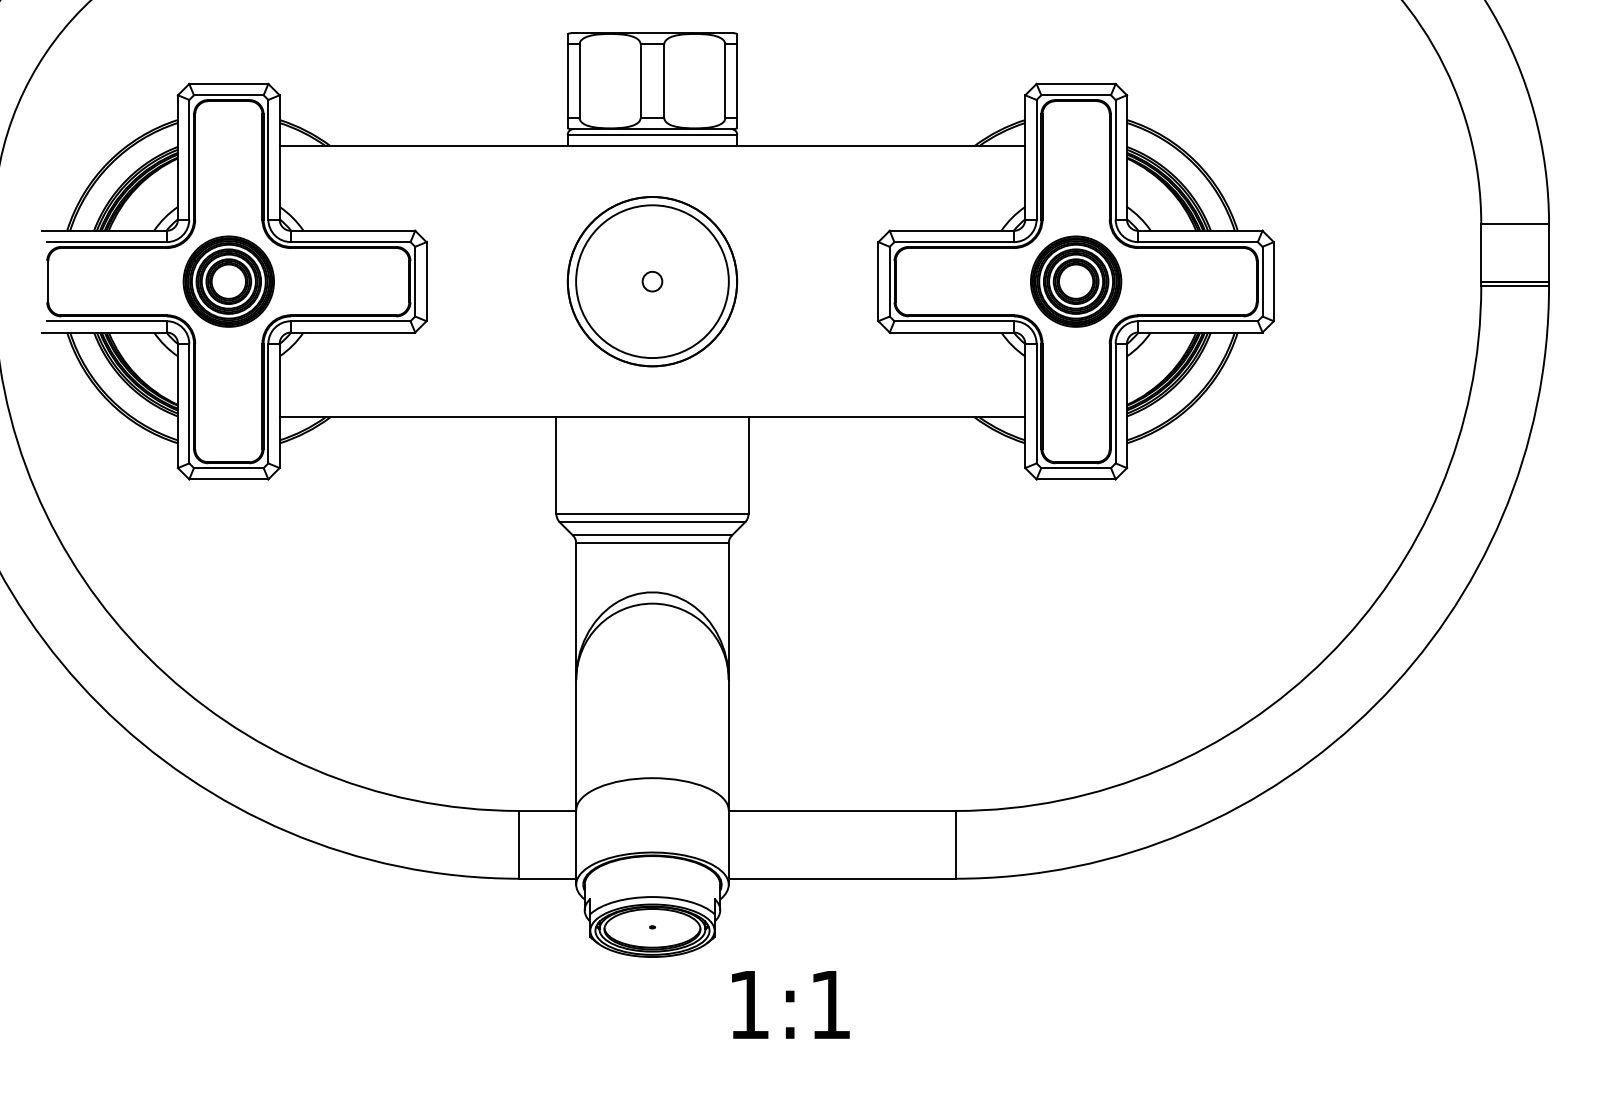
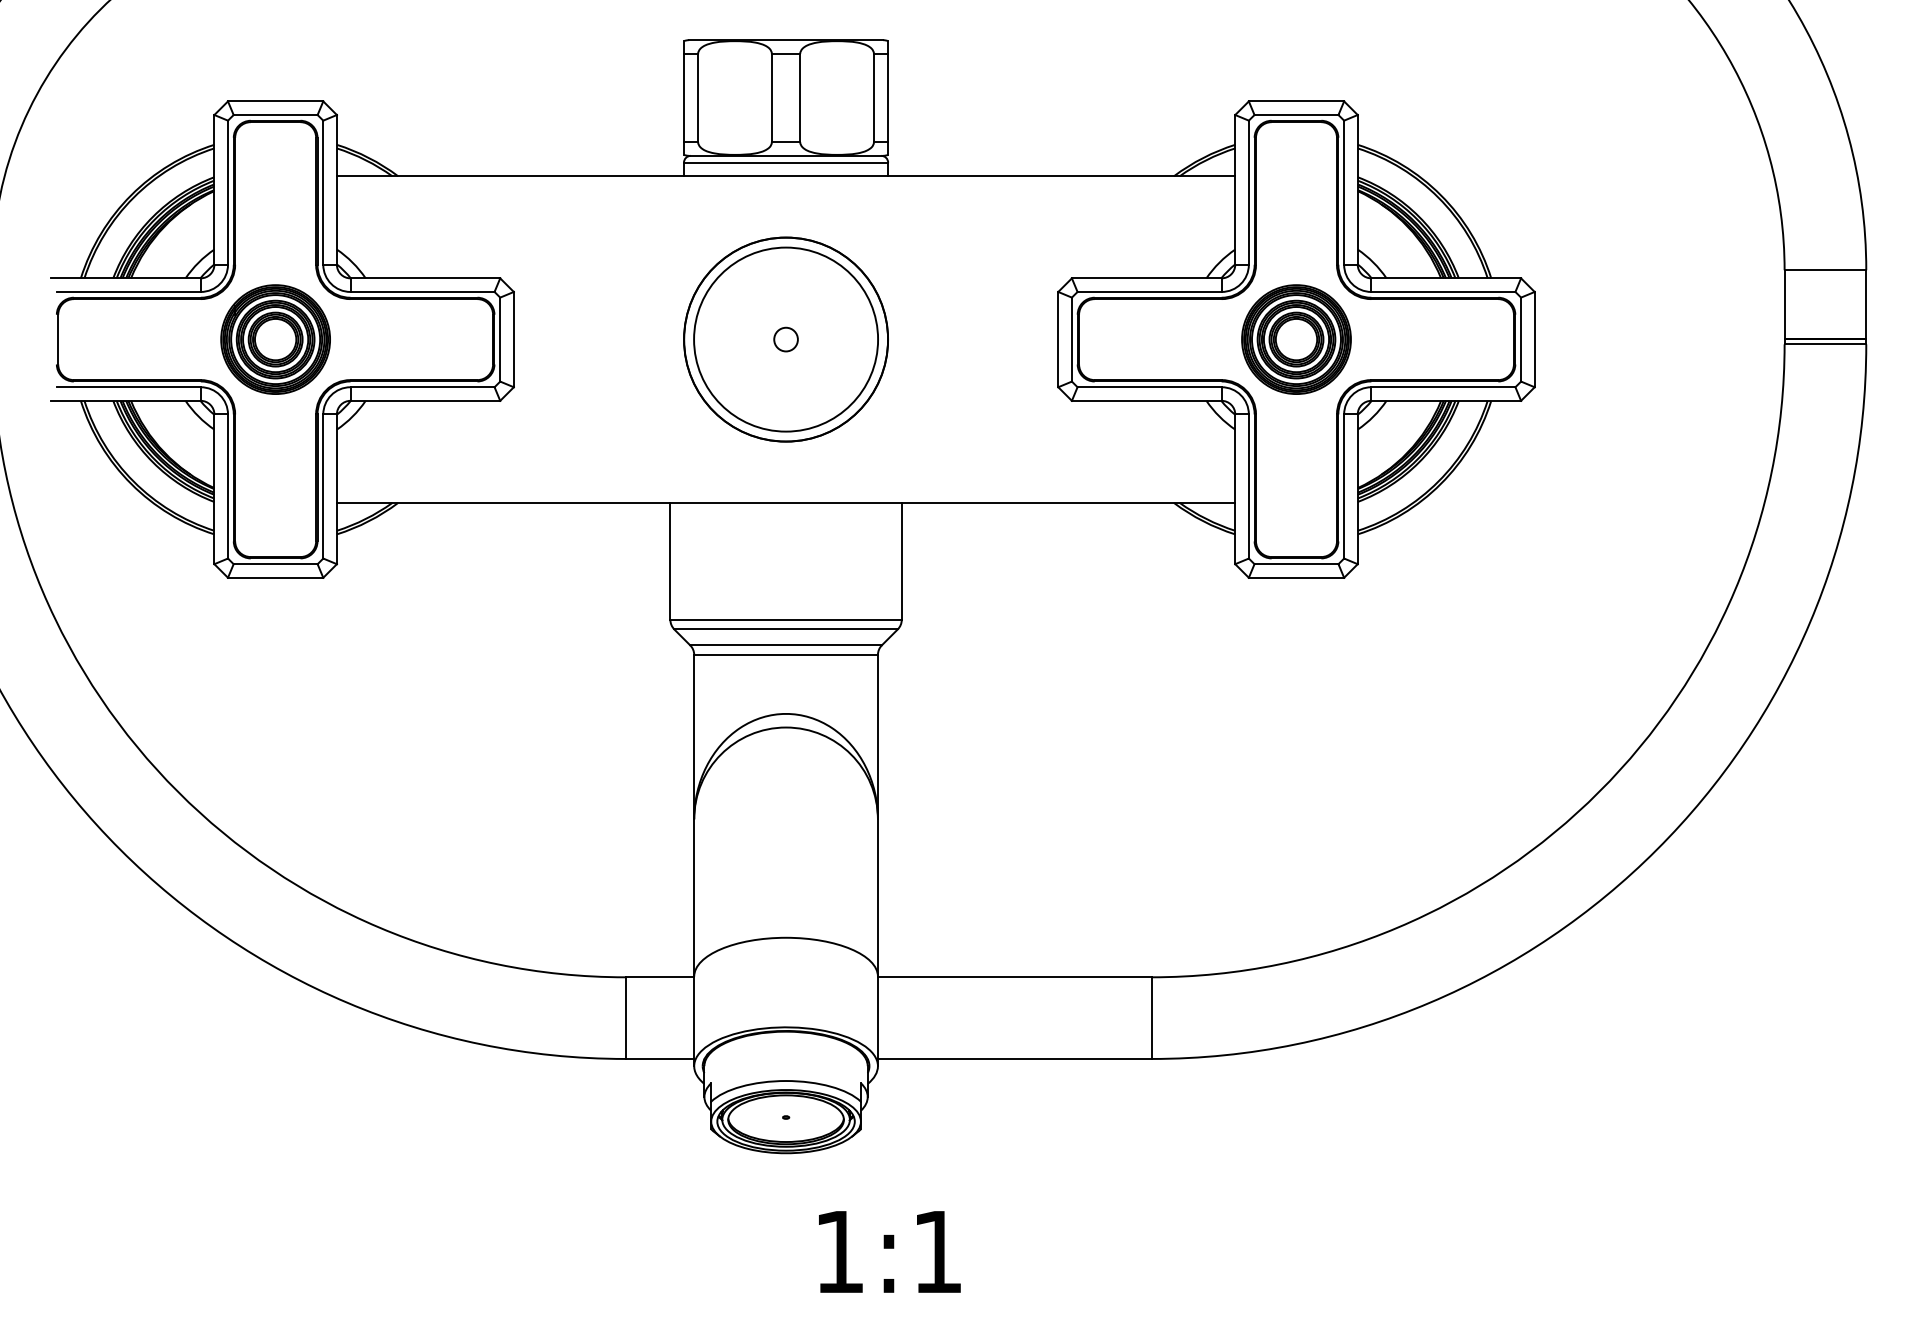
text: (790, 1004) -> (889, 1251), moved

